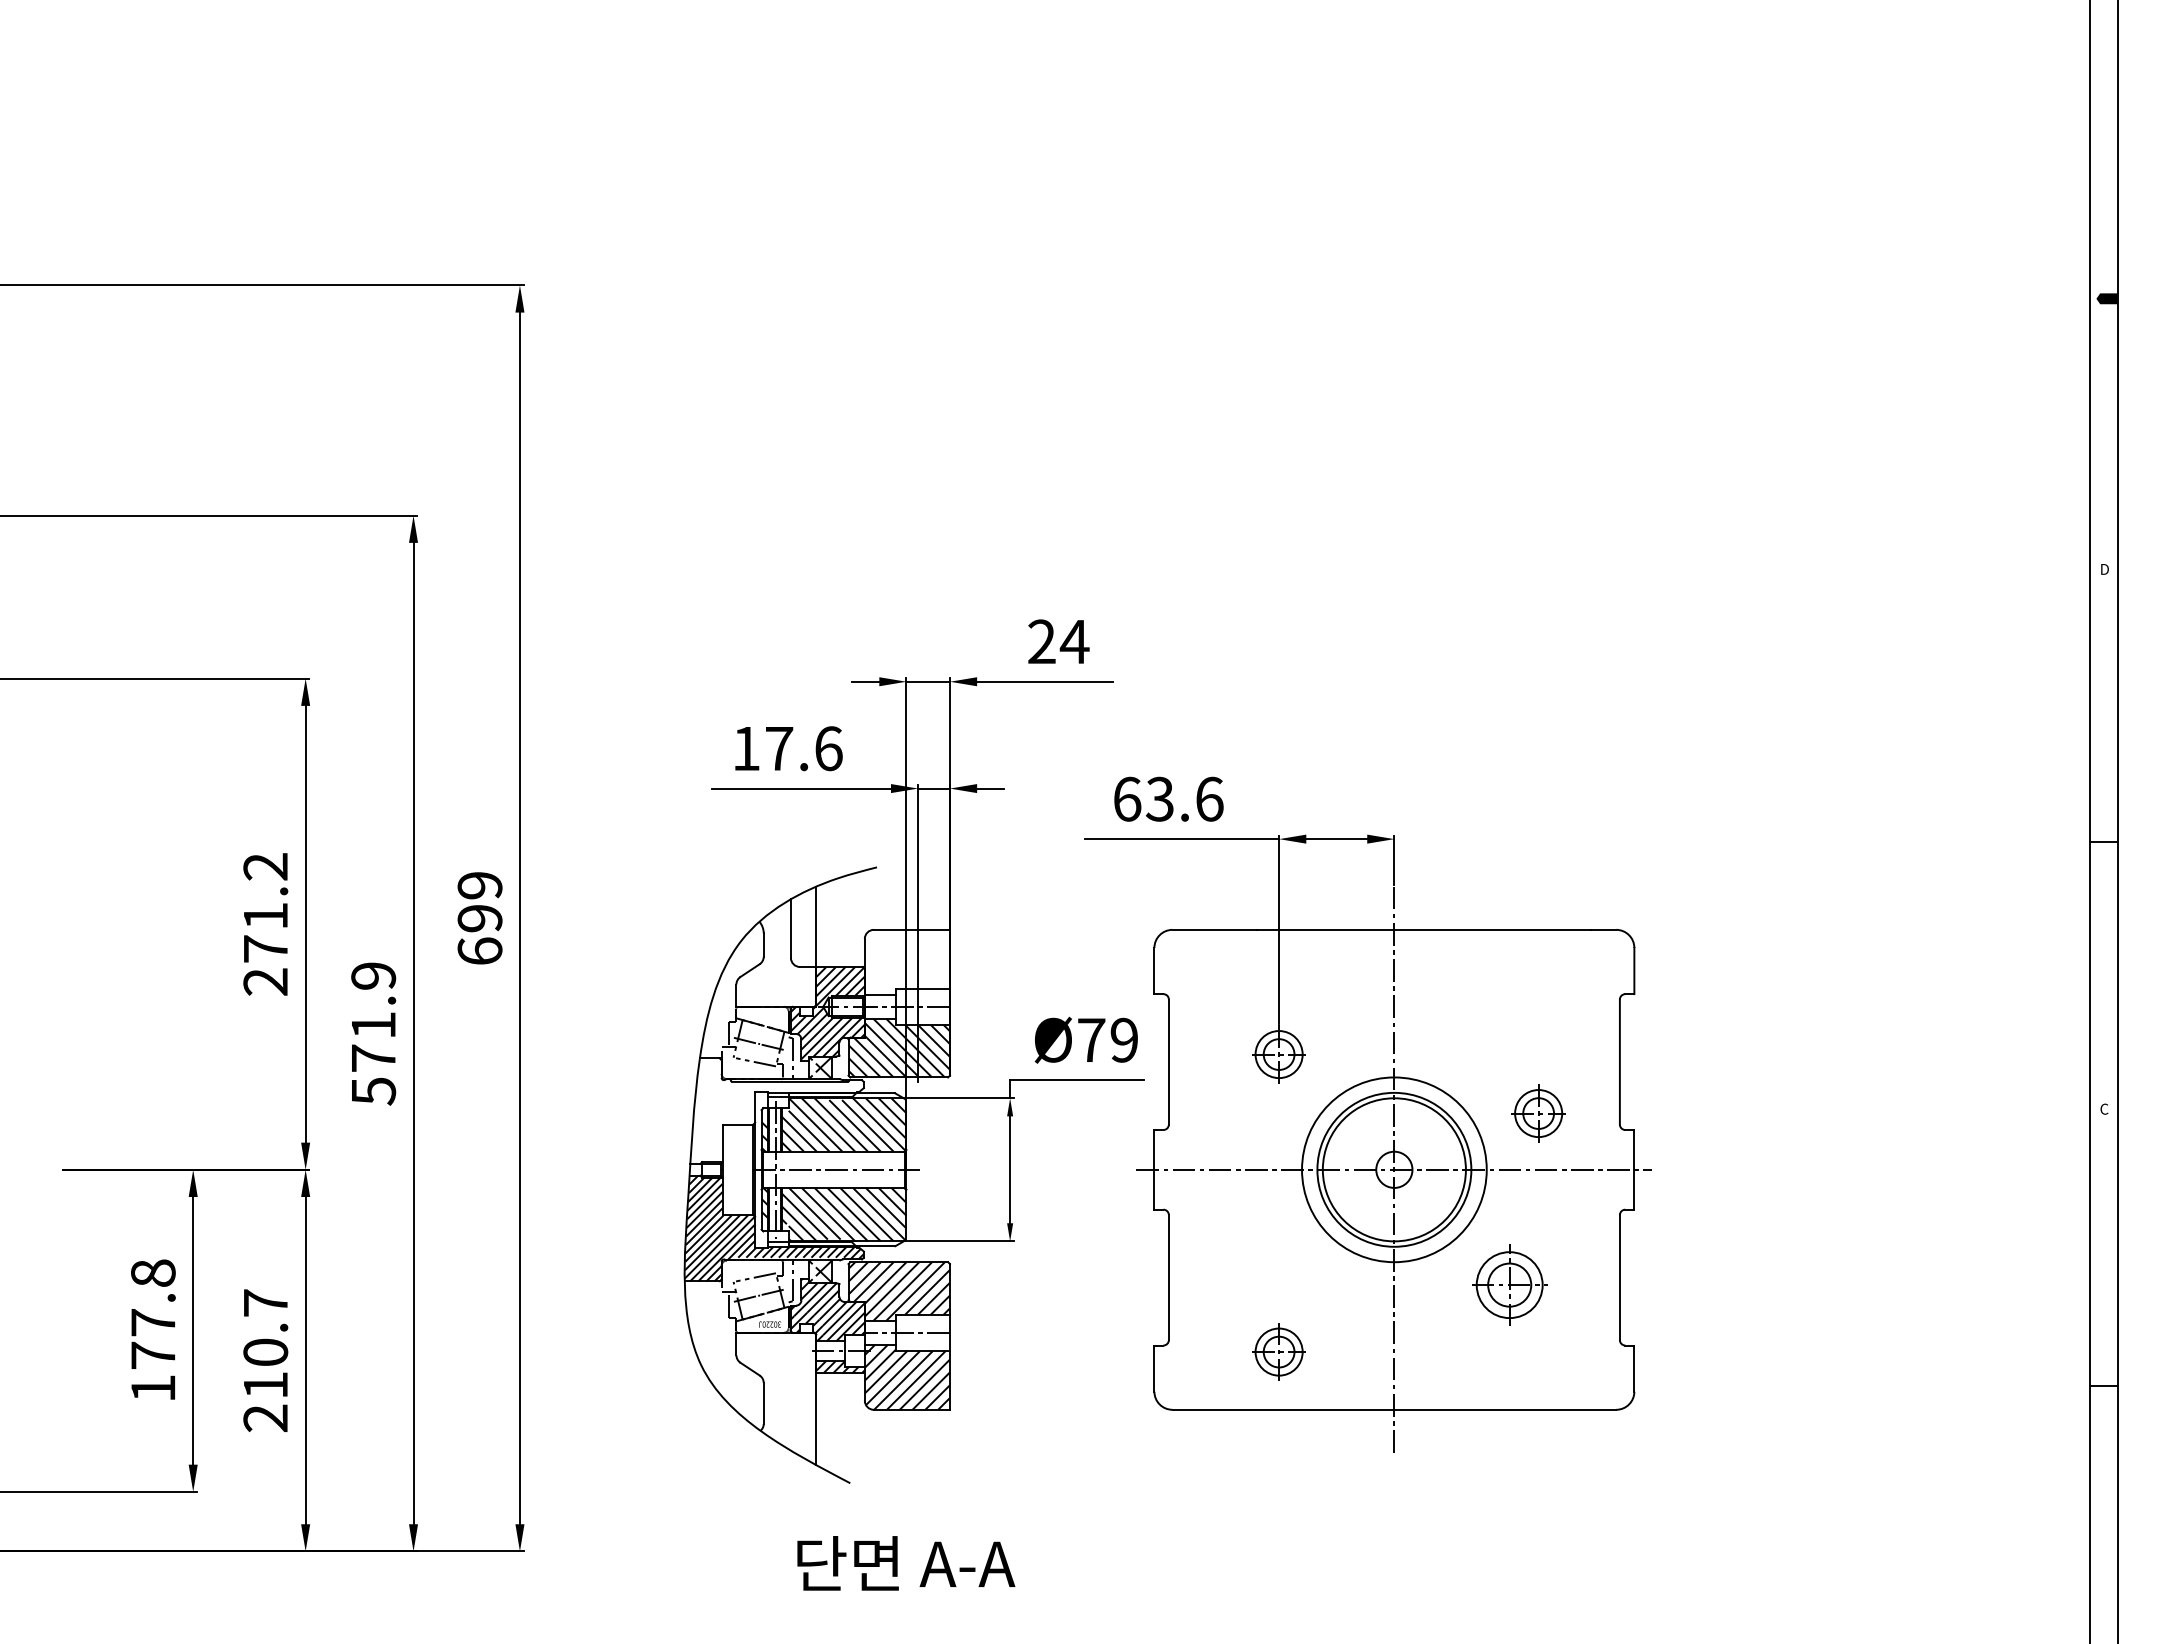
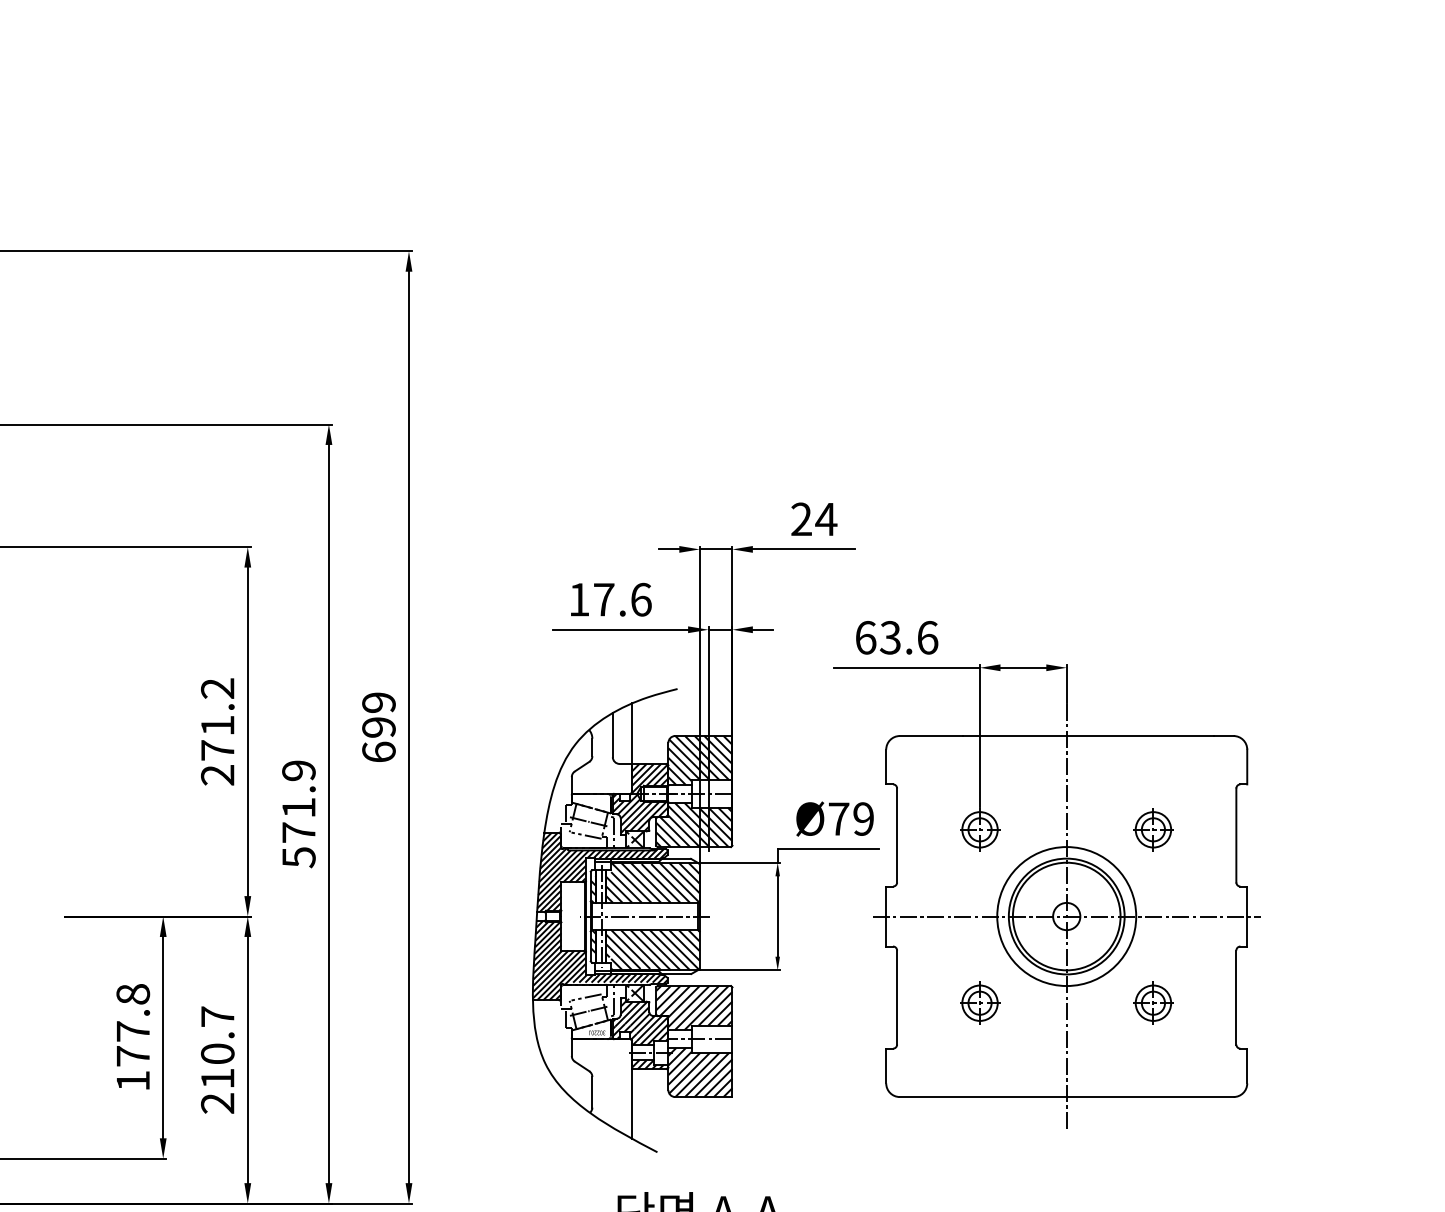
hatch: (906, 962) -> (699, 760), added
hatch: (776, 1110) -> (601, 871), added
part: (1538, 1113) -> (1153, 829), moved
part: (1509, 1284) -> (1153, 1002), size x0.71
part: (1278, 1351) -> (979, 1002), moved

